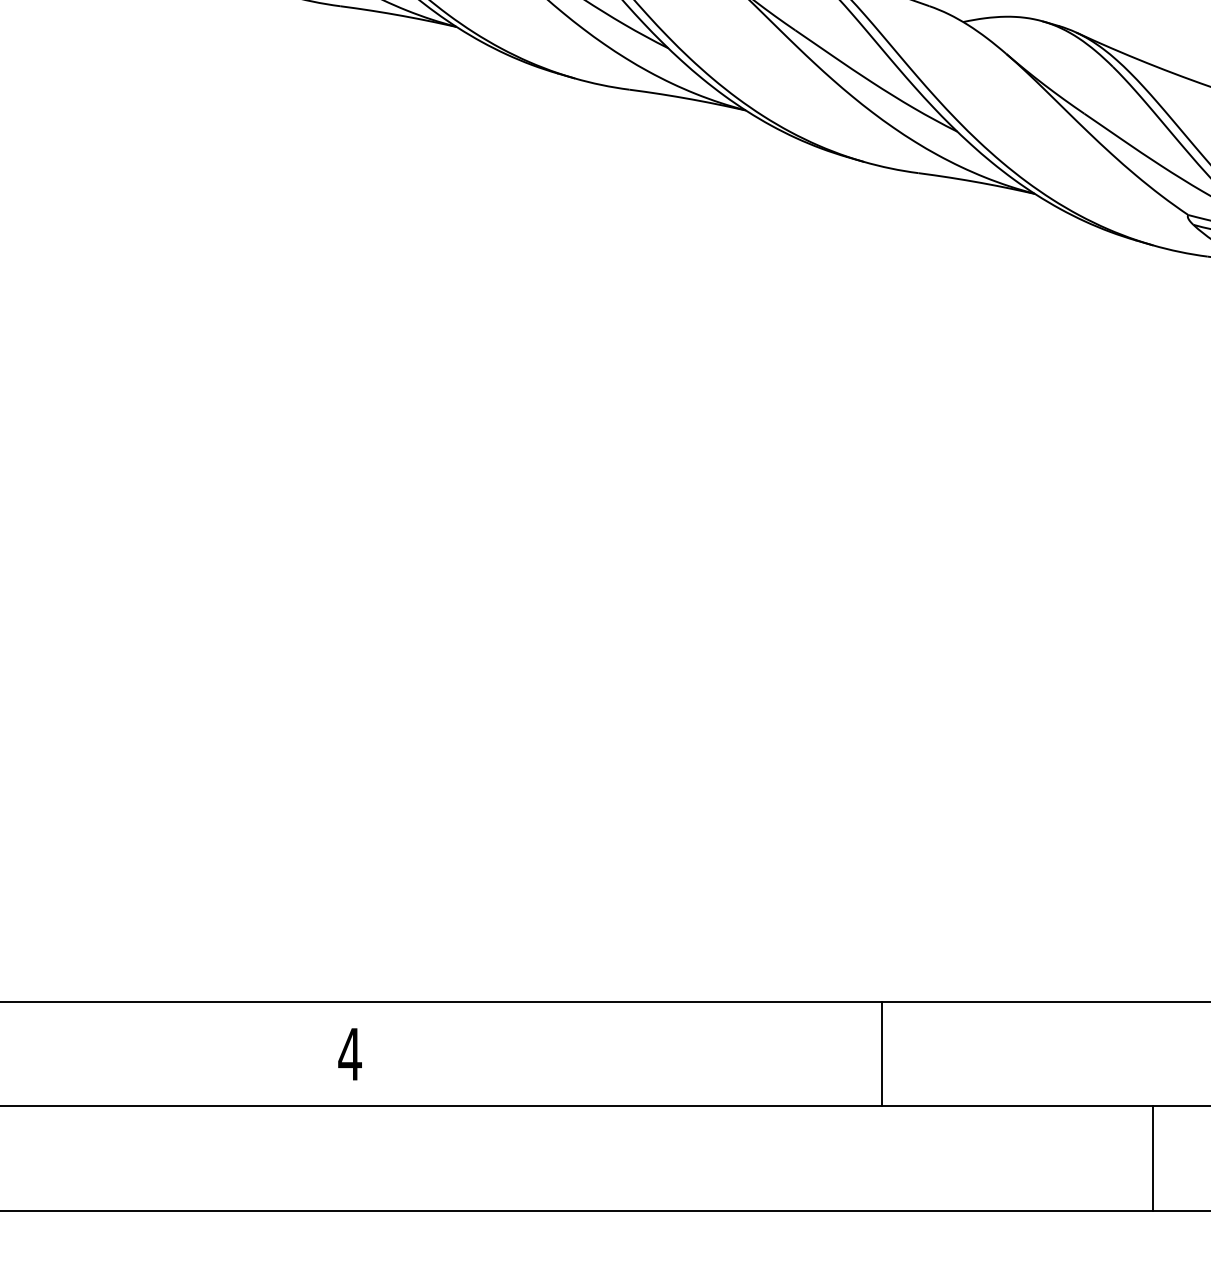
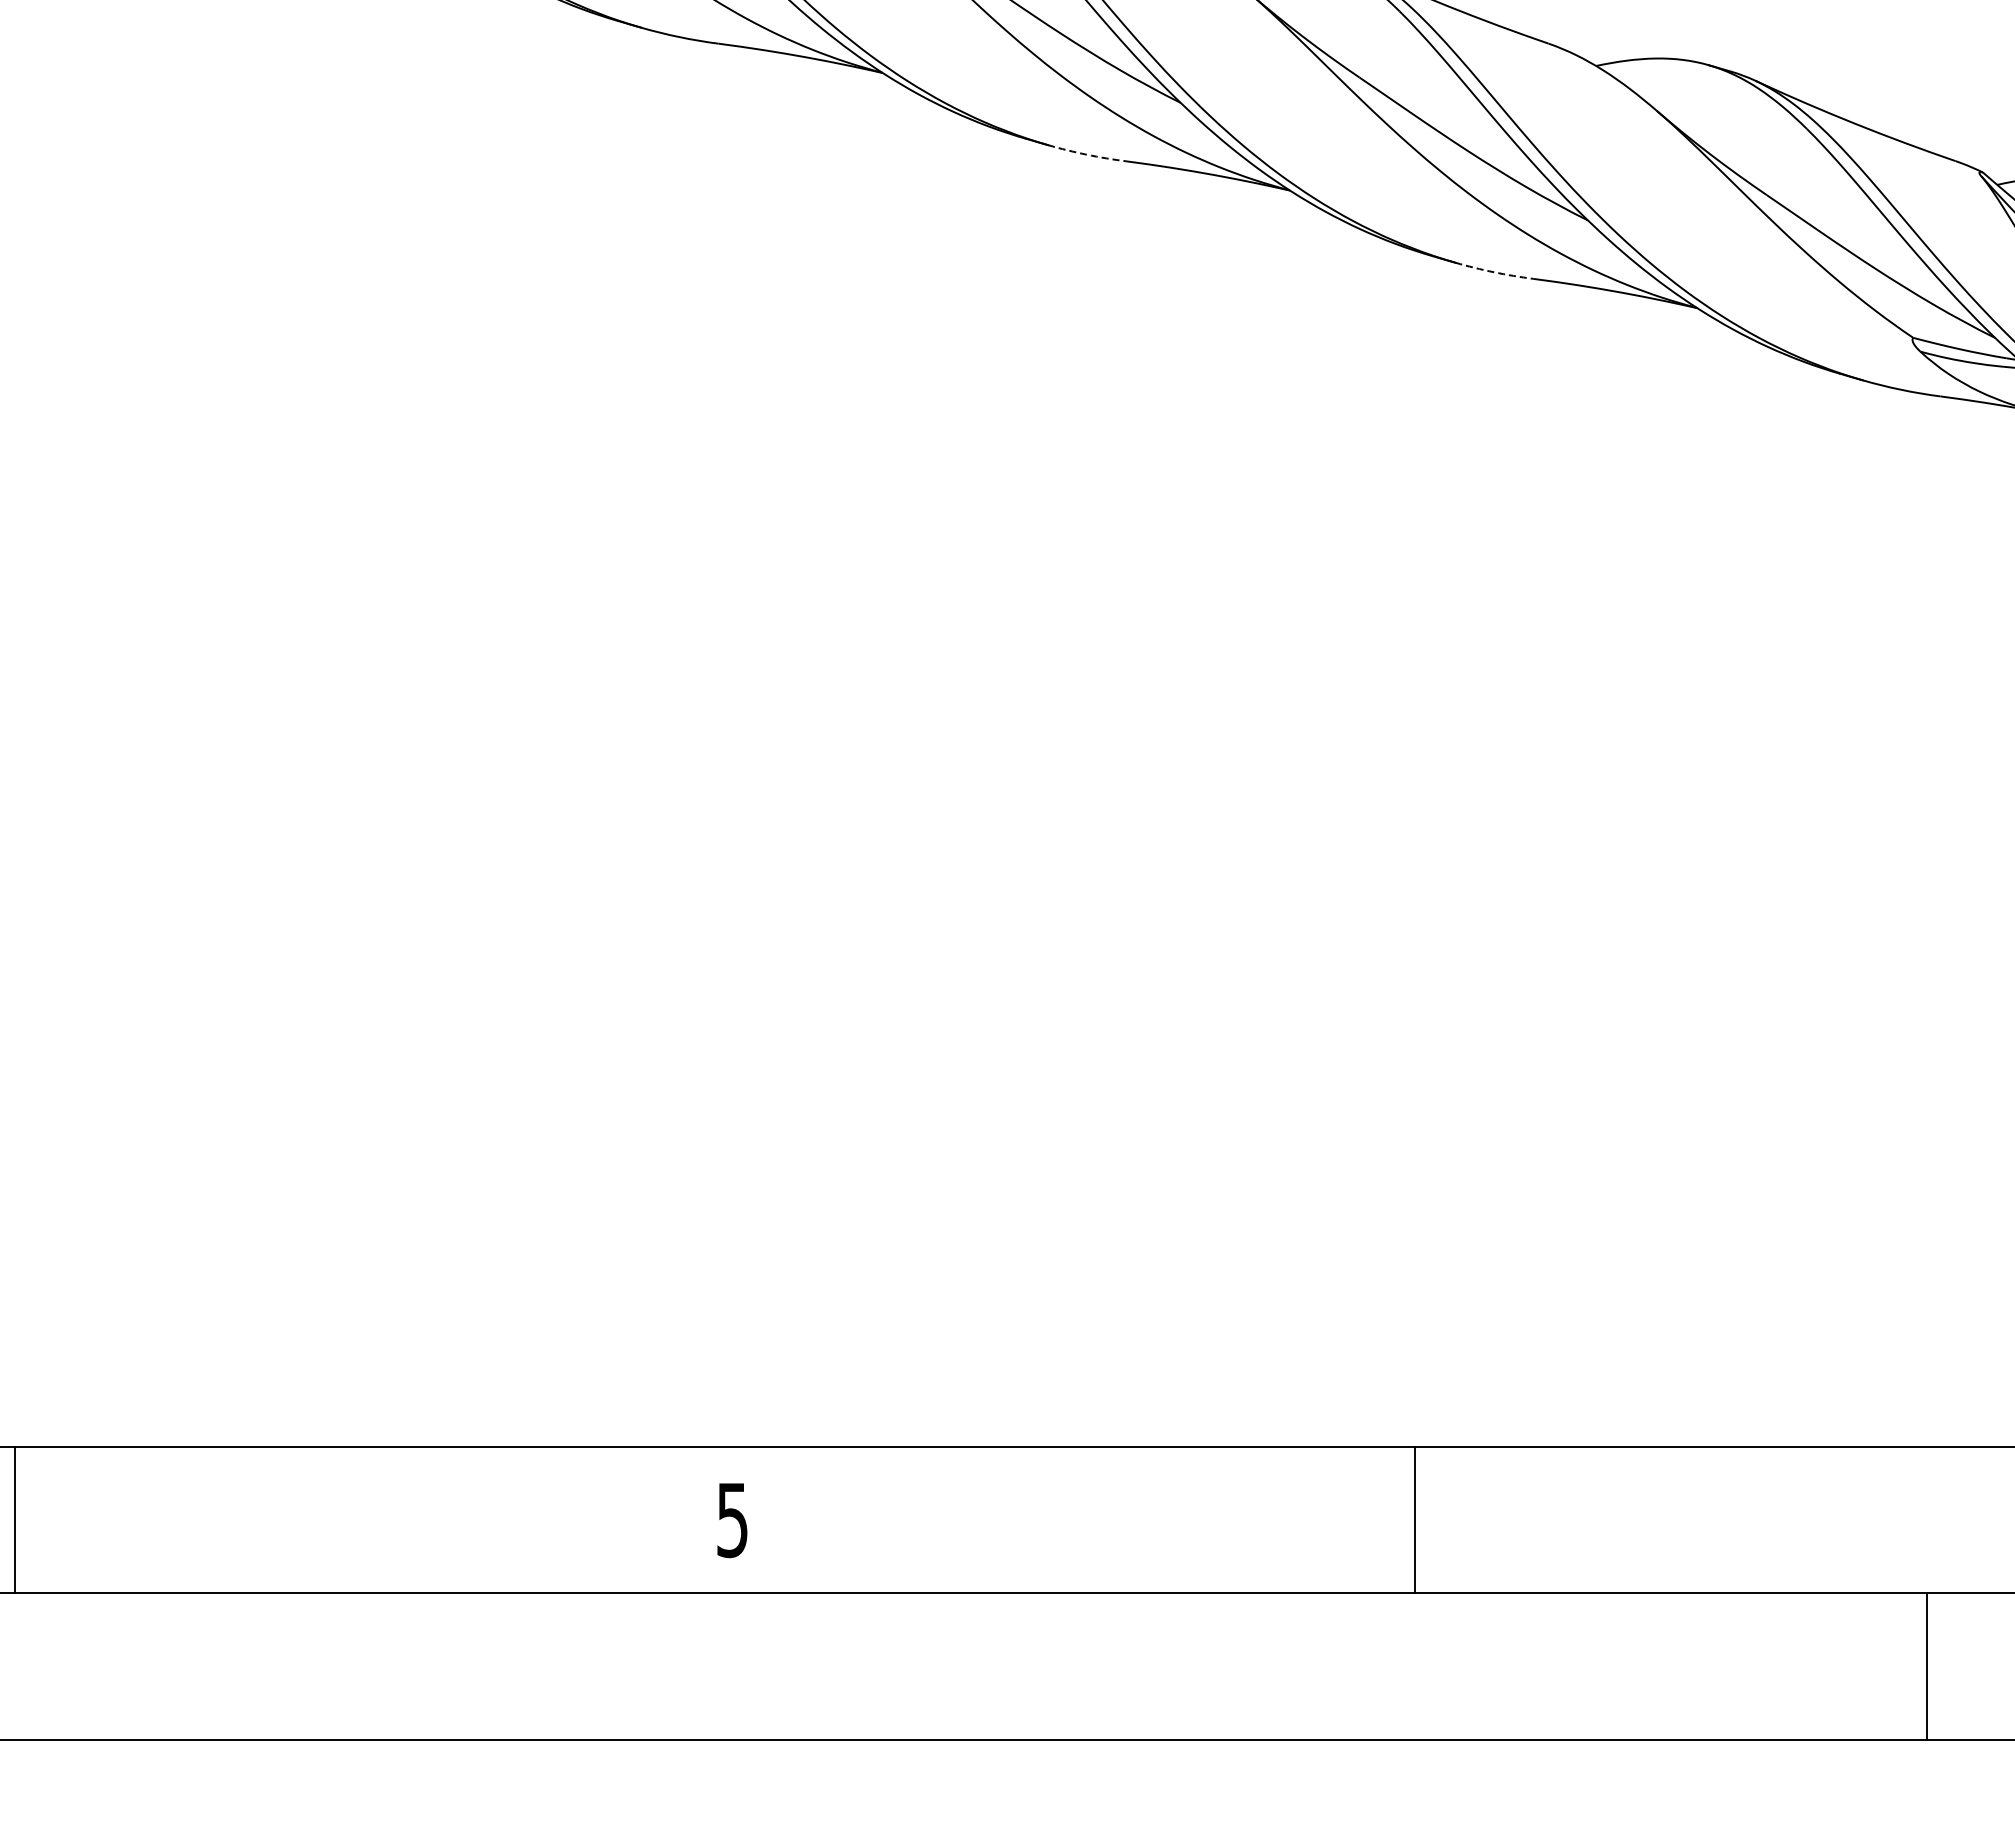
arc: (601, 84) -> (1086, 154), solid -> dashed
arc: (890, 168) -> (1493, 272), solid -> dashed
line: (881, 1053) -> (1414, 1519), moved
text: (350, 1054) -> (732, 1520), 4 -> 5
line: (1153, 1158) -> (1927, 1666), moved

